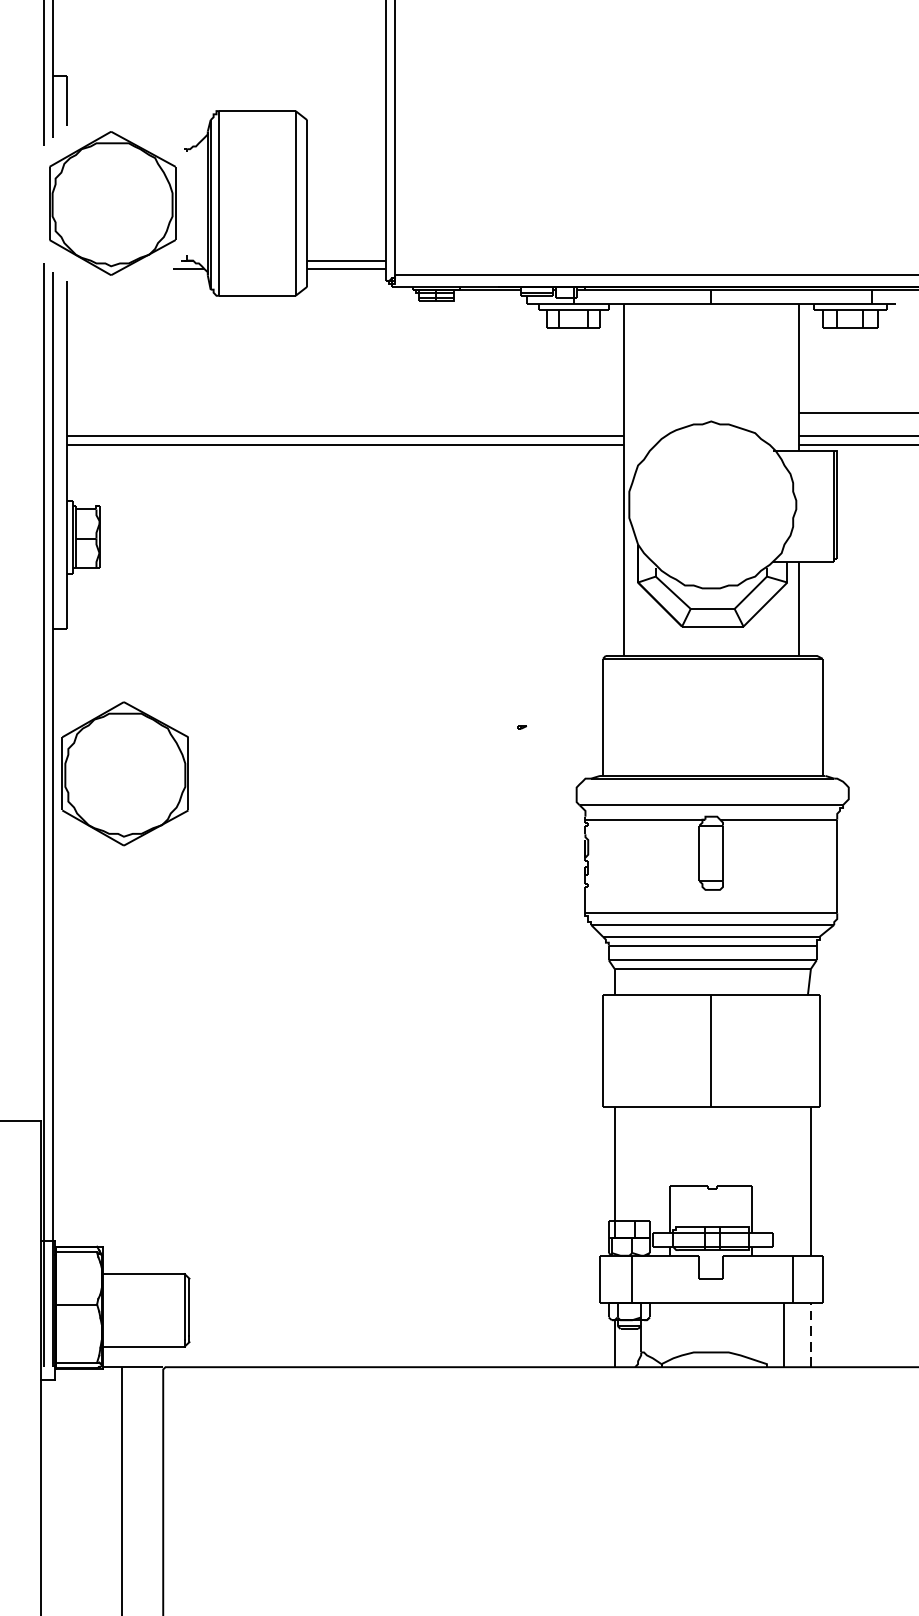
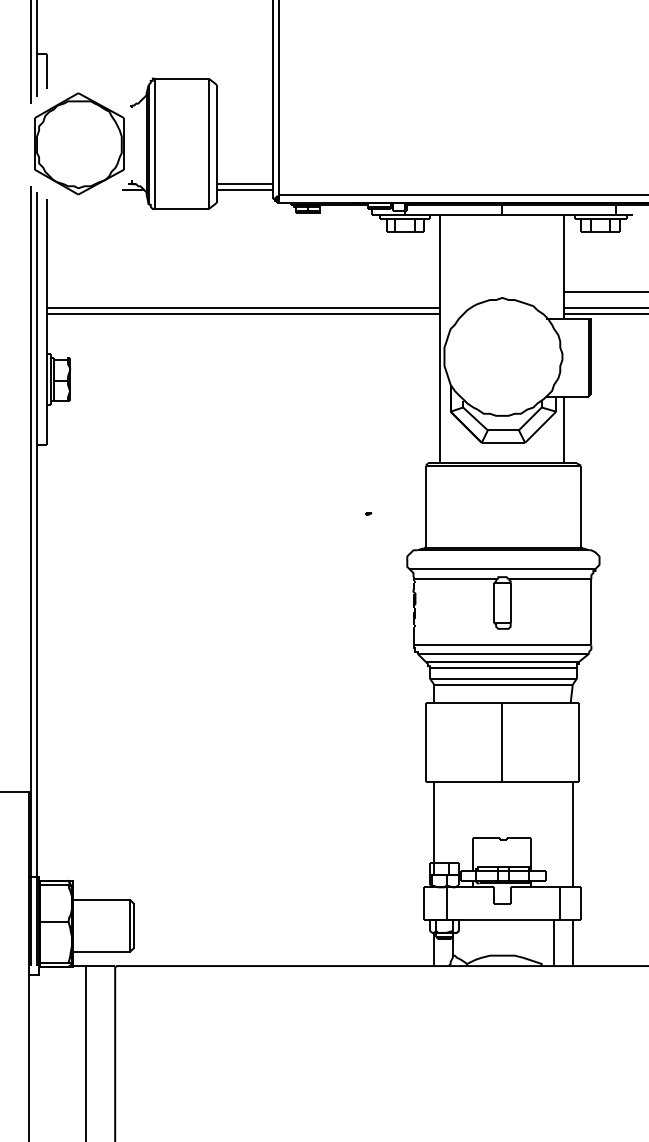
part: (125, 773) -> (88, 546), removed
line: (810, 1335) -> (572, 943), dashed -> solid

